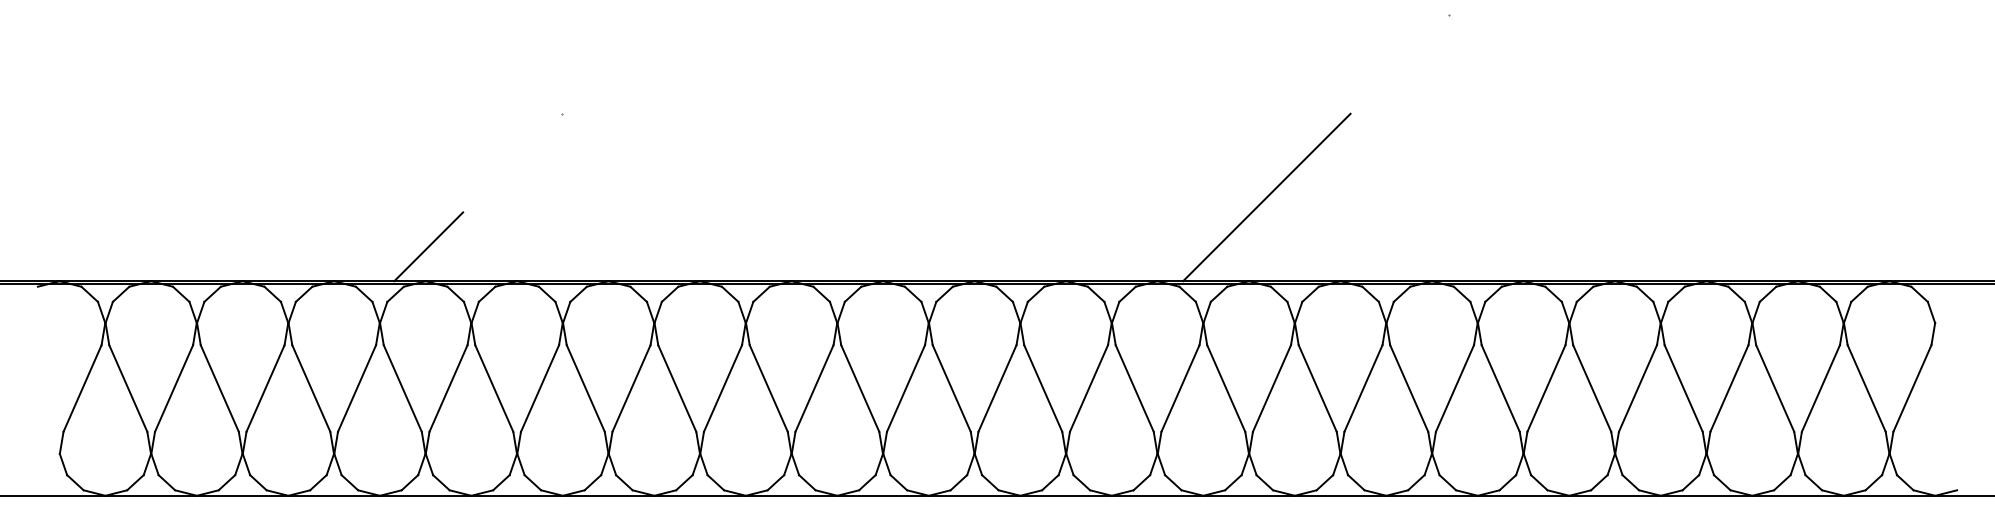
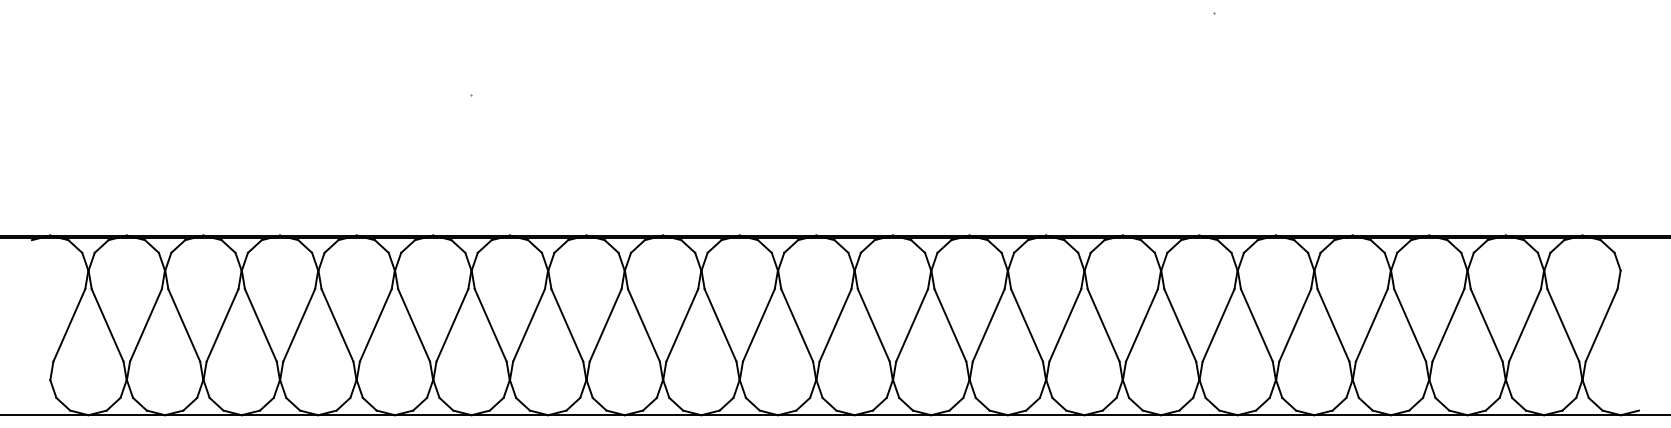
line: (1266, 197) -> (1060, 165), removed
line: (429, 246) -> (359, 206), removed

